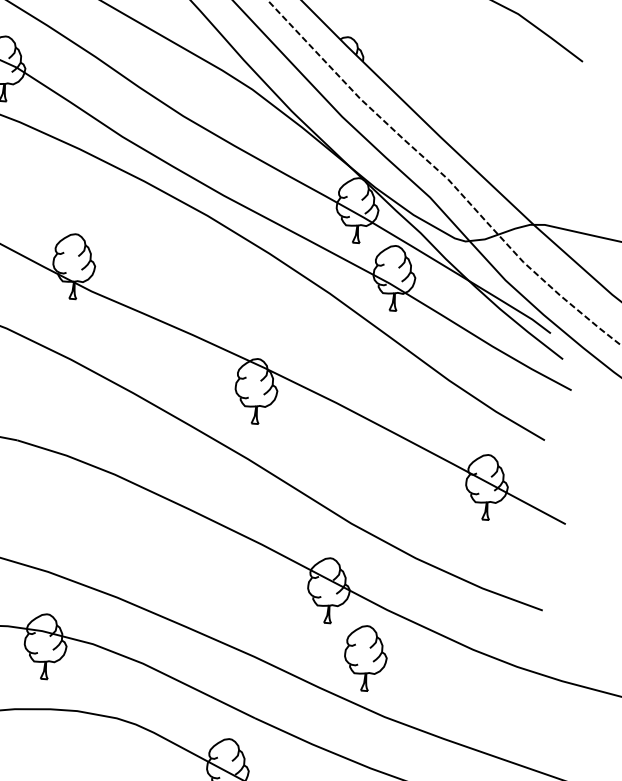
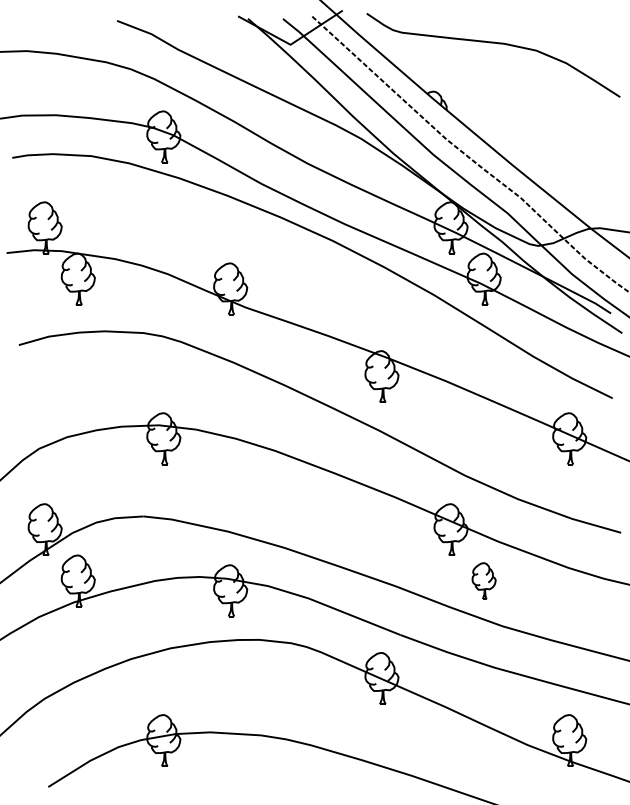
part: (364, 657) -> (483, 580), size x0.7

